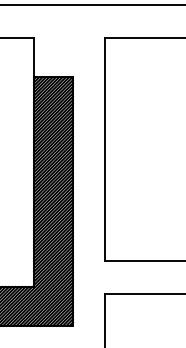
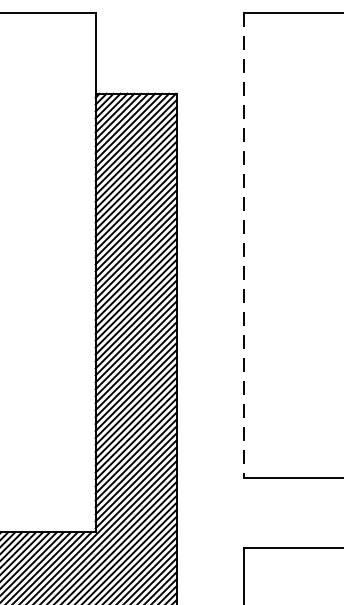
line: (105, 150) -> (244, 247), solid -> dashed

